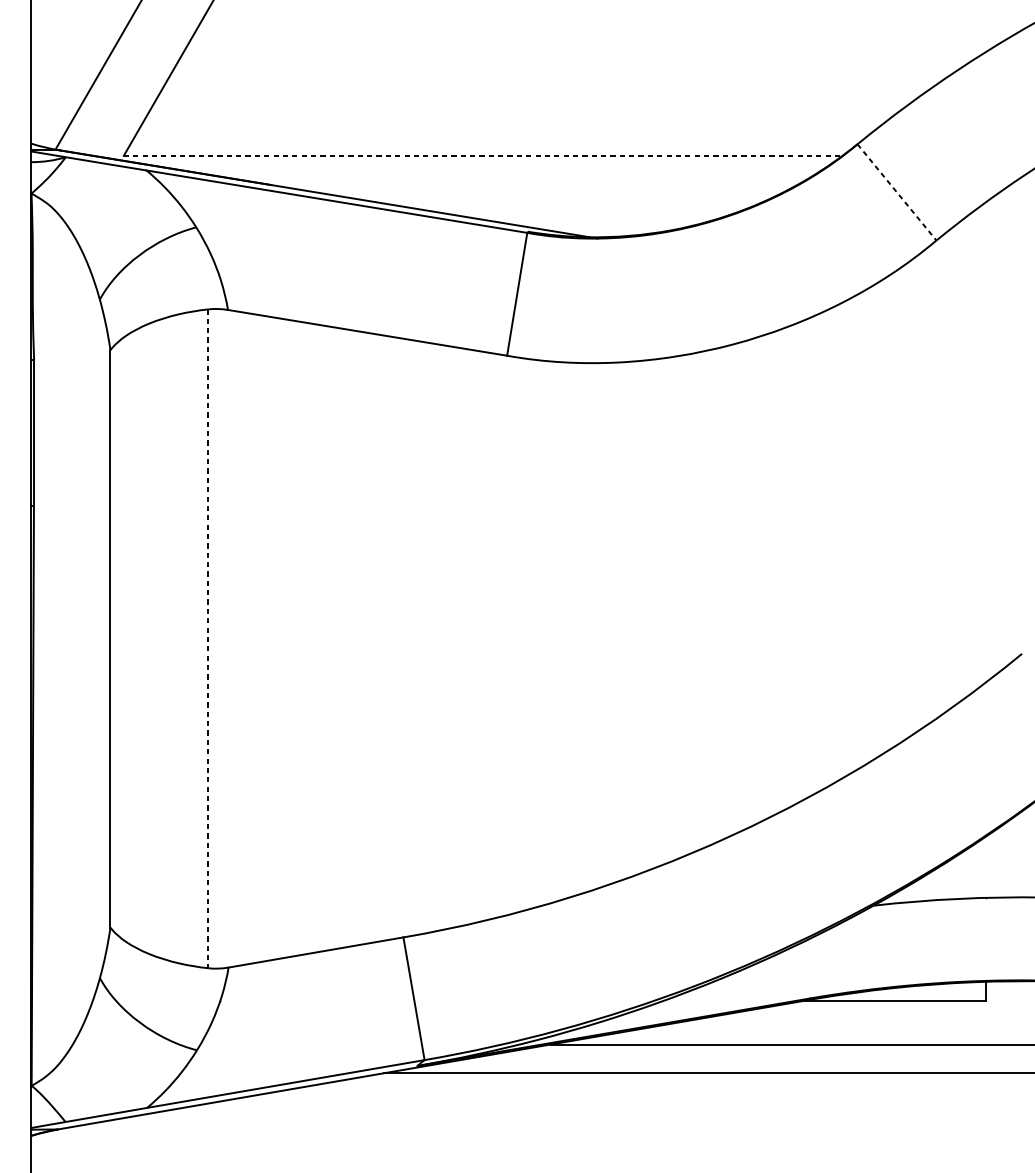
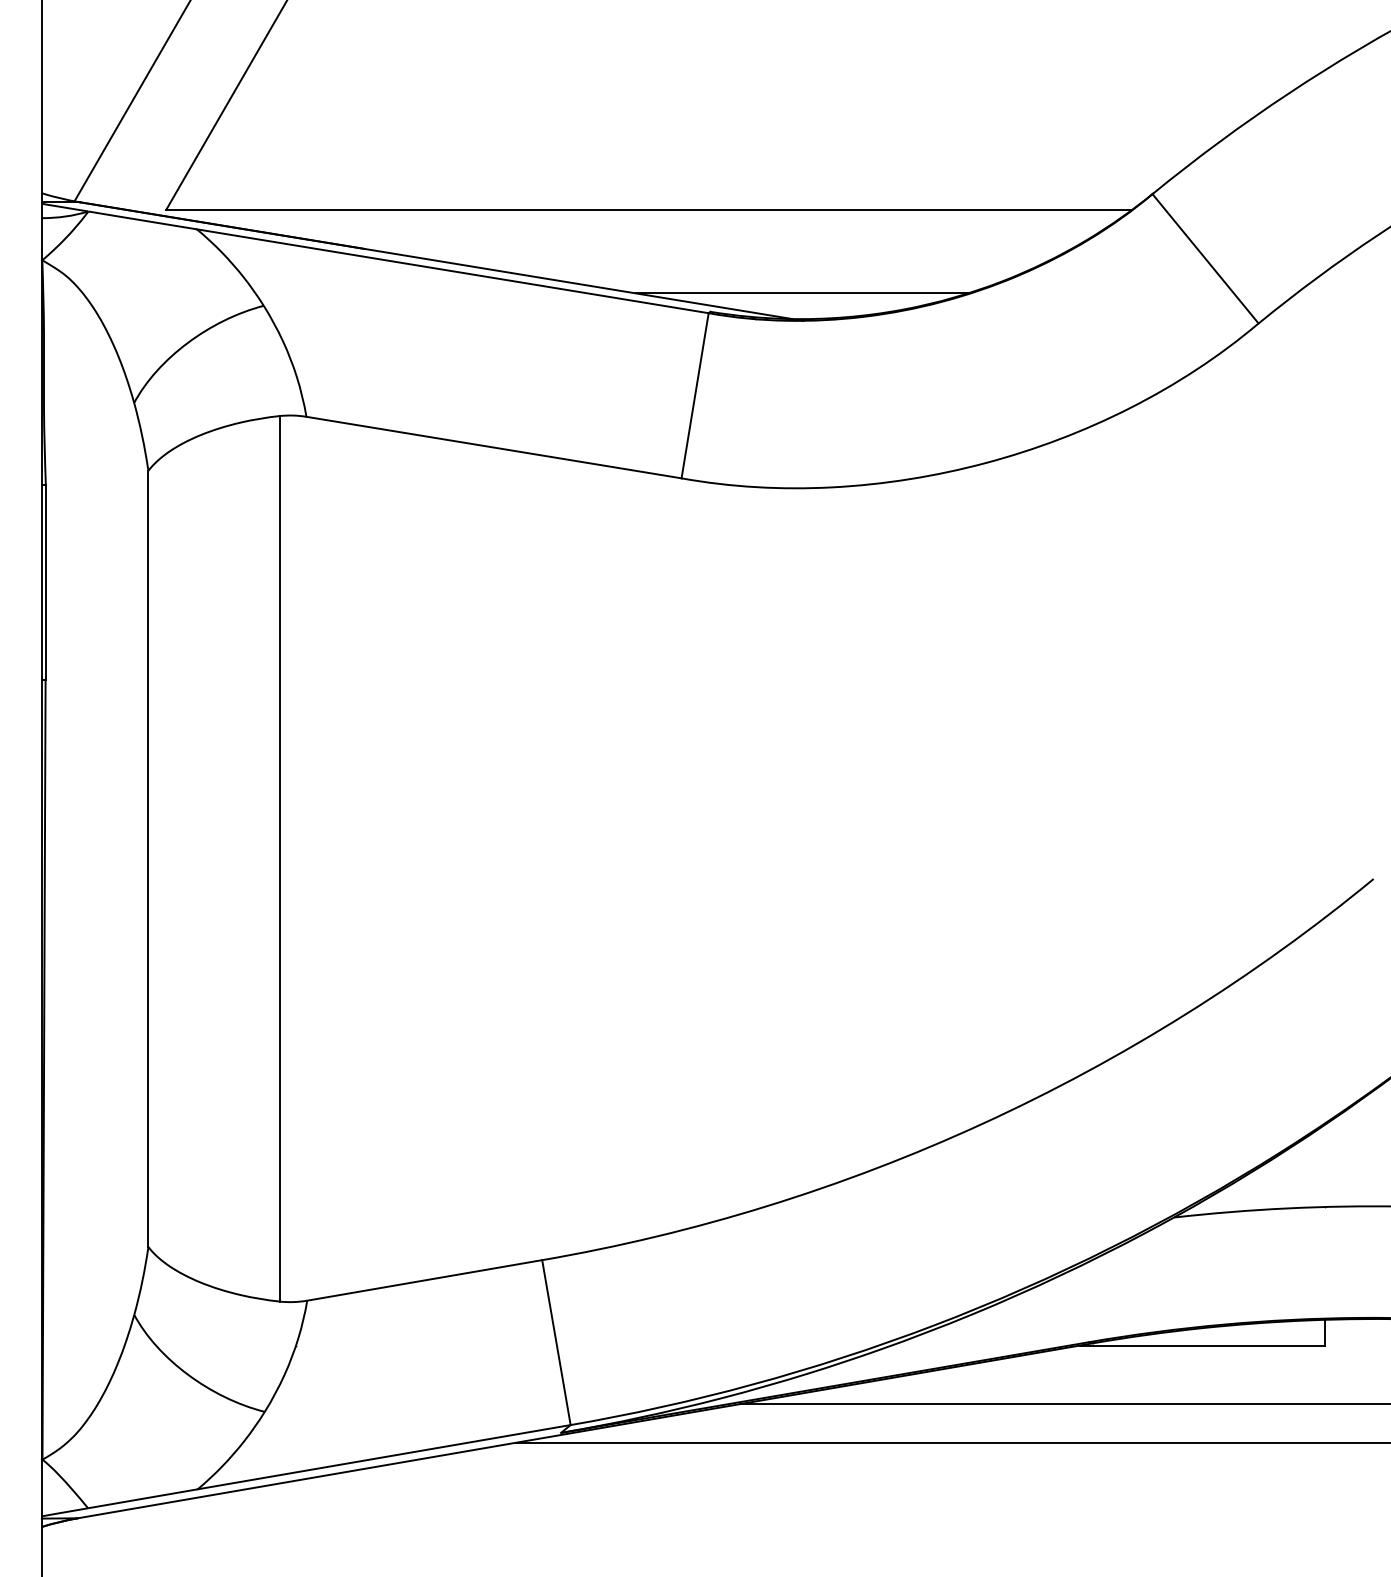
line: (483, 155) -> (649, 209), dashed -> solid
line: (896, 192) -> (1205, 258), dashed -> solid
line: (596, 218) -> (801, 293), added
line: (207, 638) -> (279, 858), dashed -> solid

